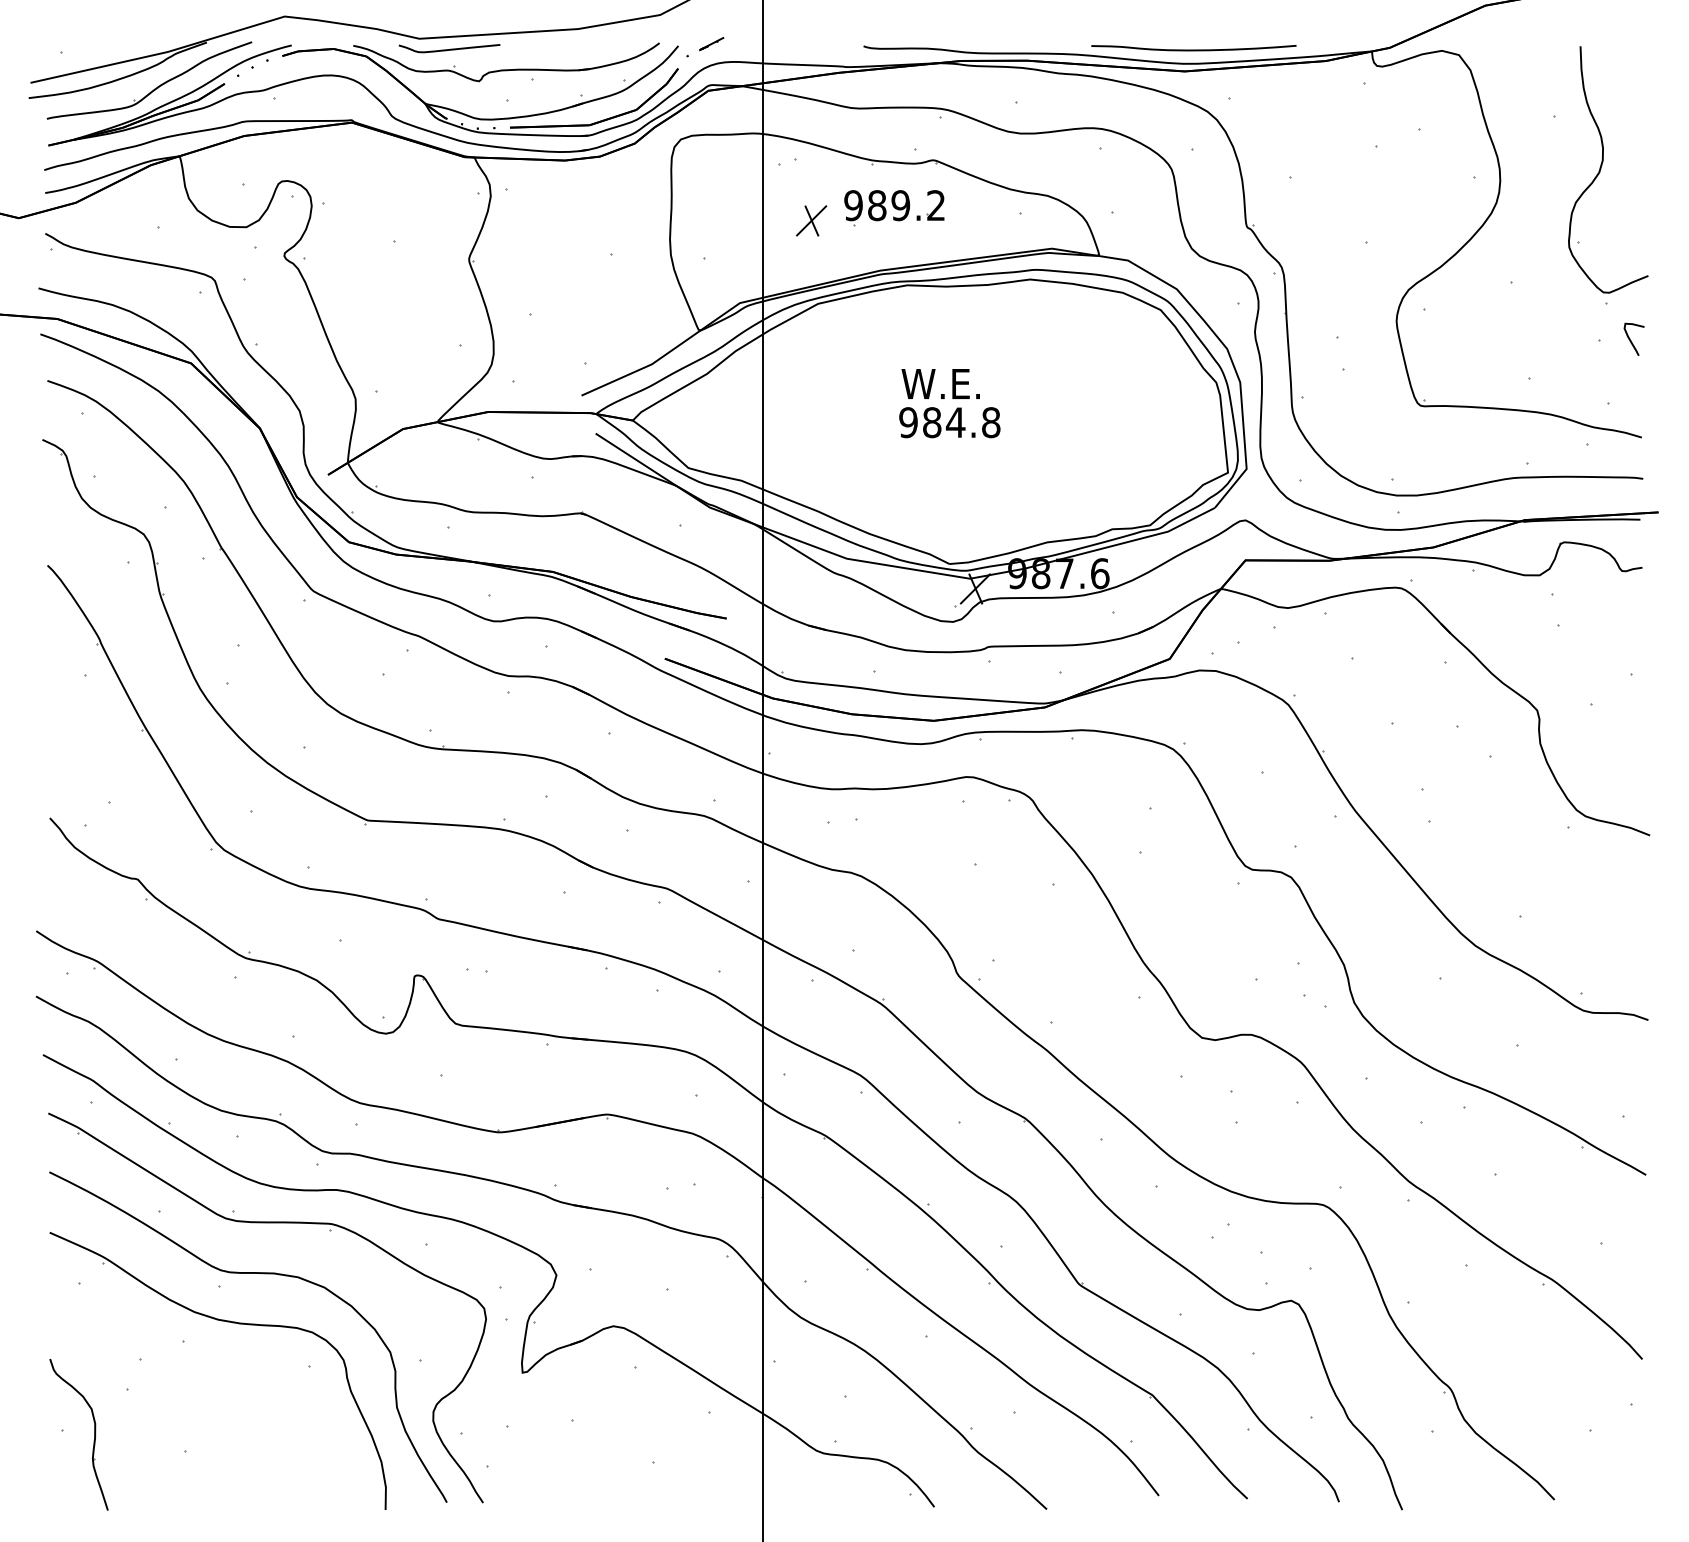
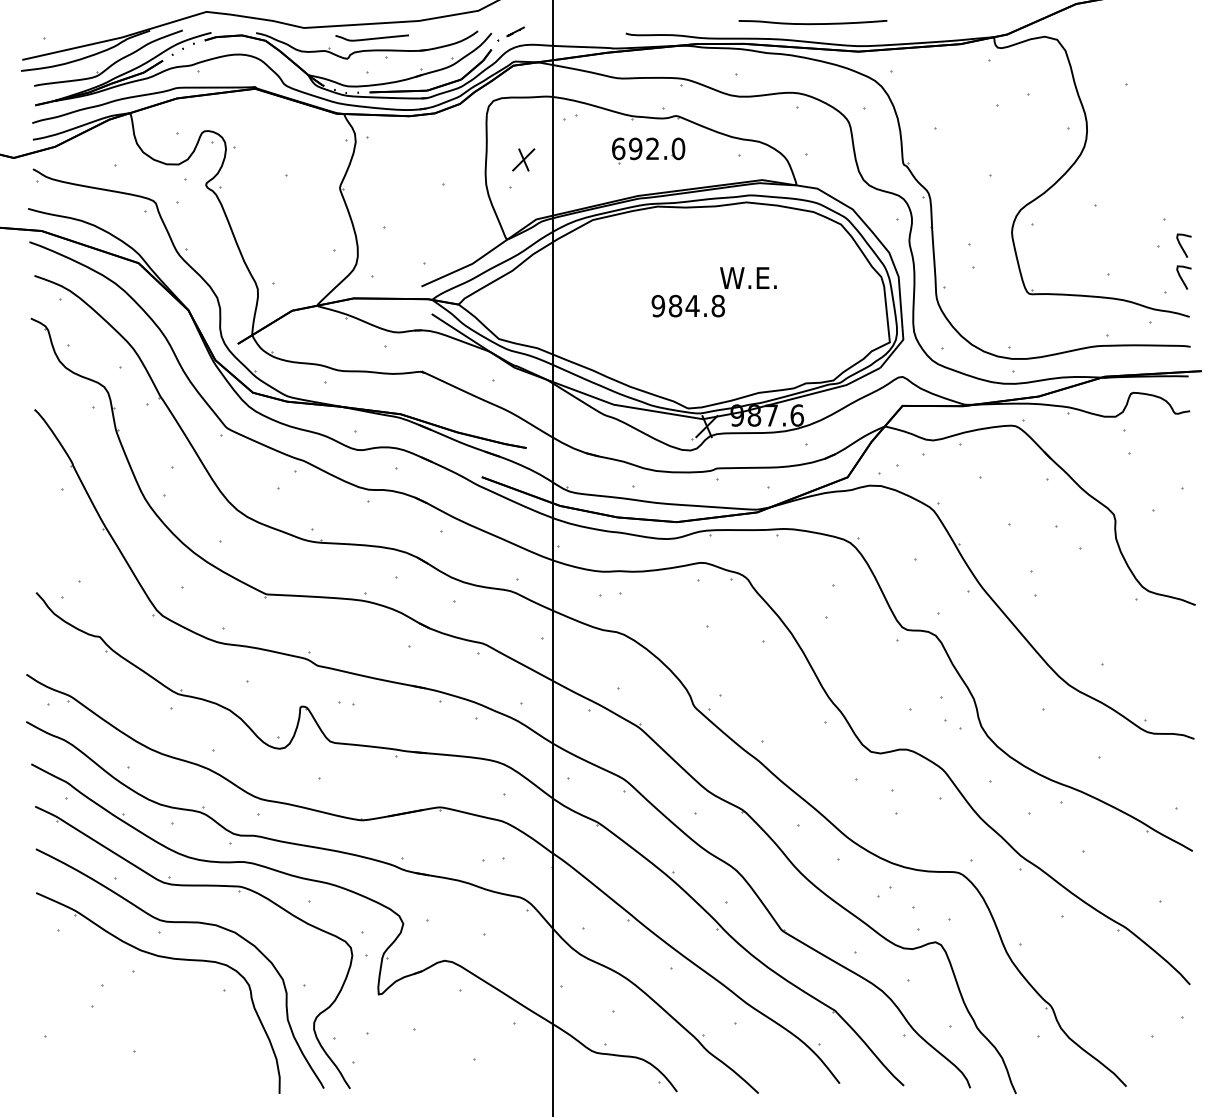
curve: (450, 48) -> (372, 37), moved
curve: (1193, 49) -> (812, 23), moved
part: (1601, 169) -> (1160, 122), removed
text: (894, 205) -> (648, 148), 989.2 -> 692.0
part: (811, 220) -> (523, 159), moved
text: (940, 383) -> (748, 277), moved
curve: (1631, 384) -> (1182, 278), added
part: (94, 1434) -> (68, 1039), removed

